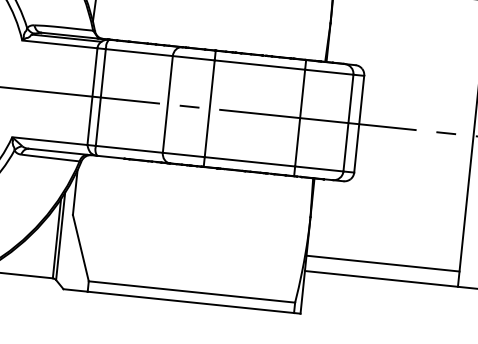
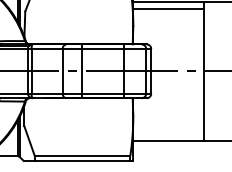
line: (382, 264) -> (168, 134), removed

